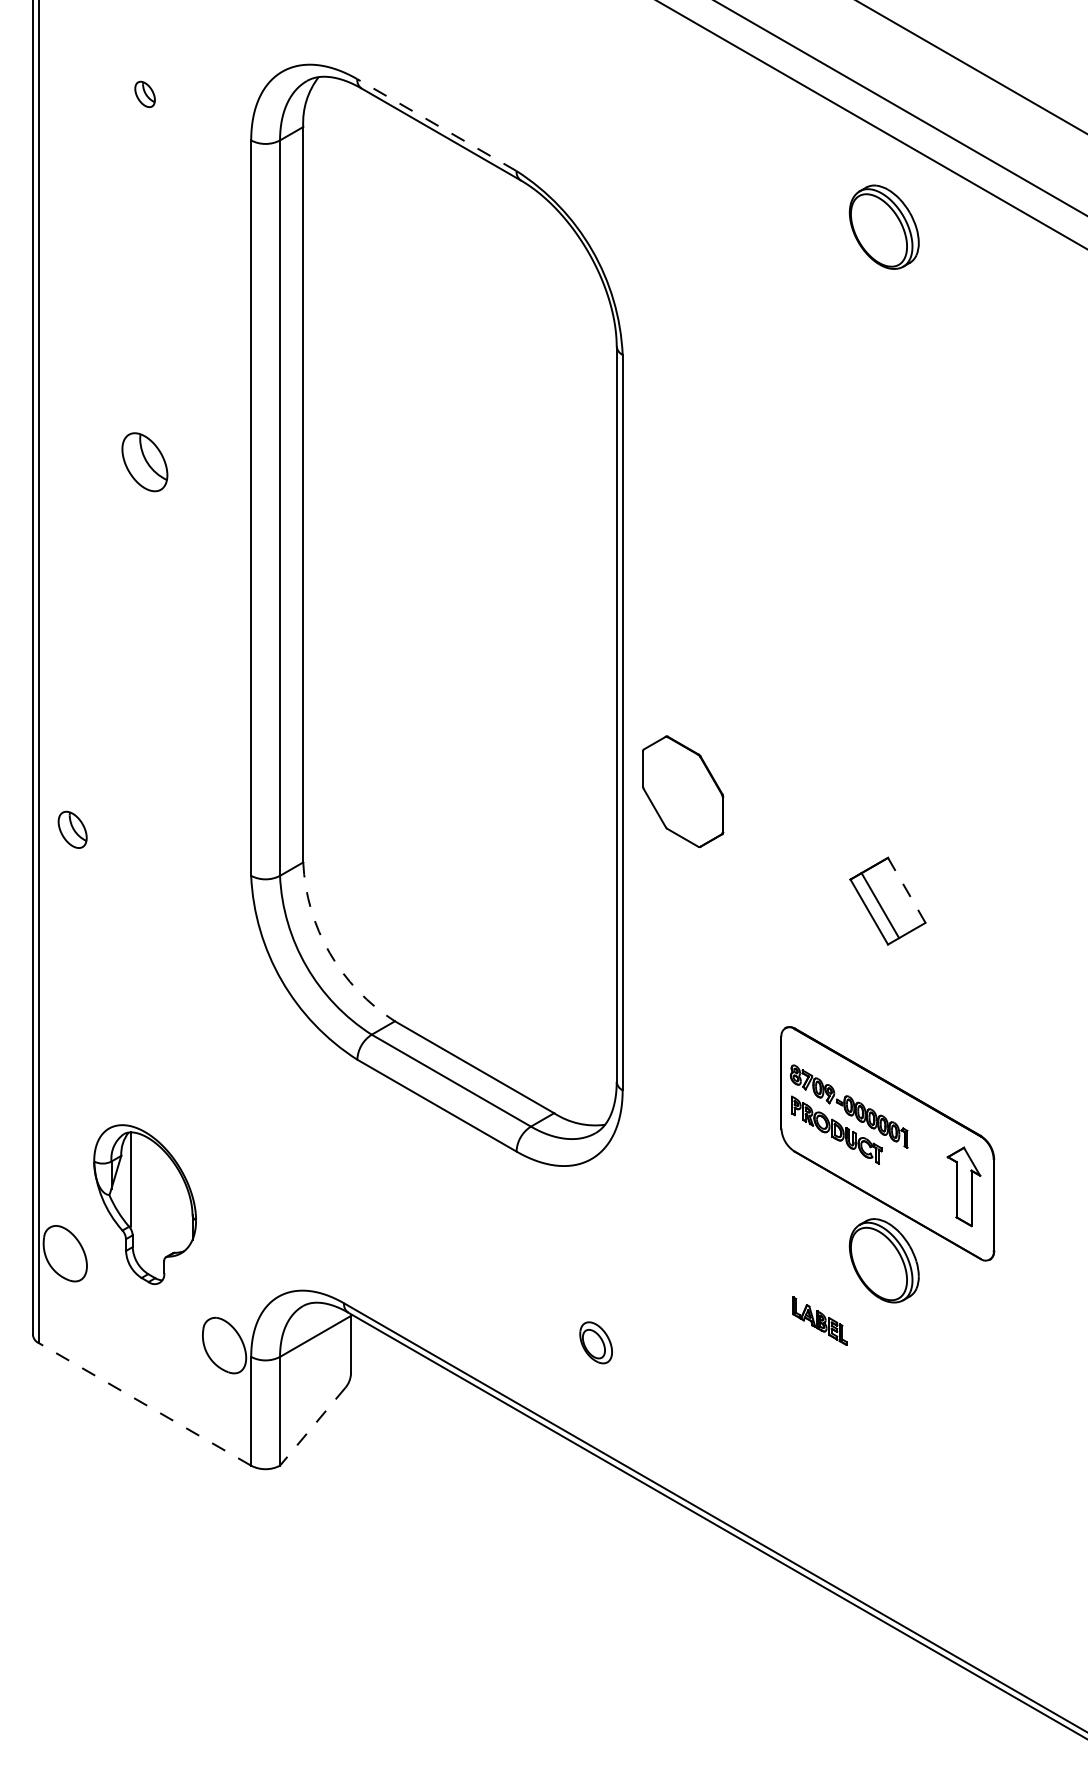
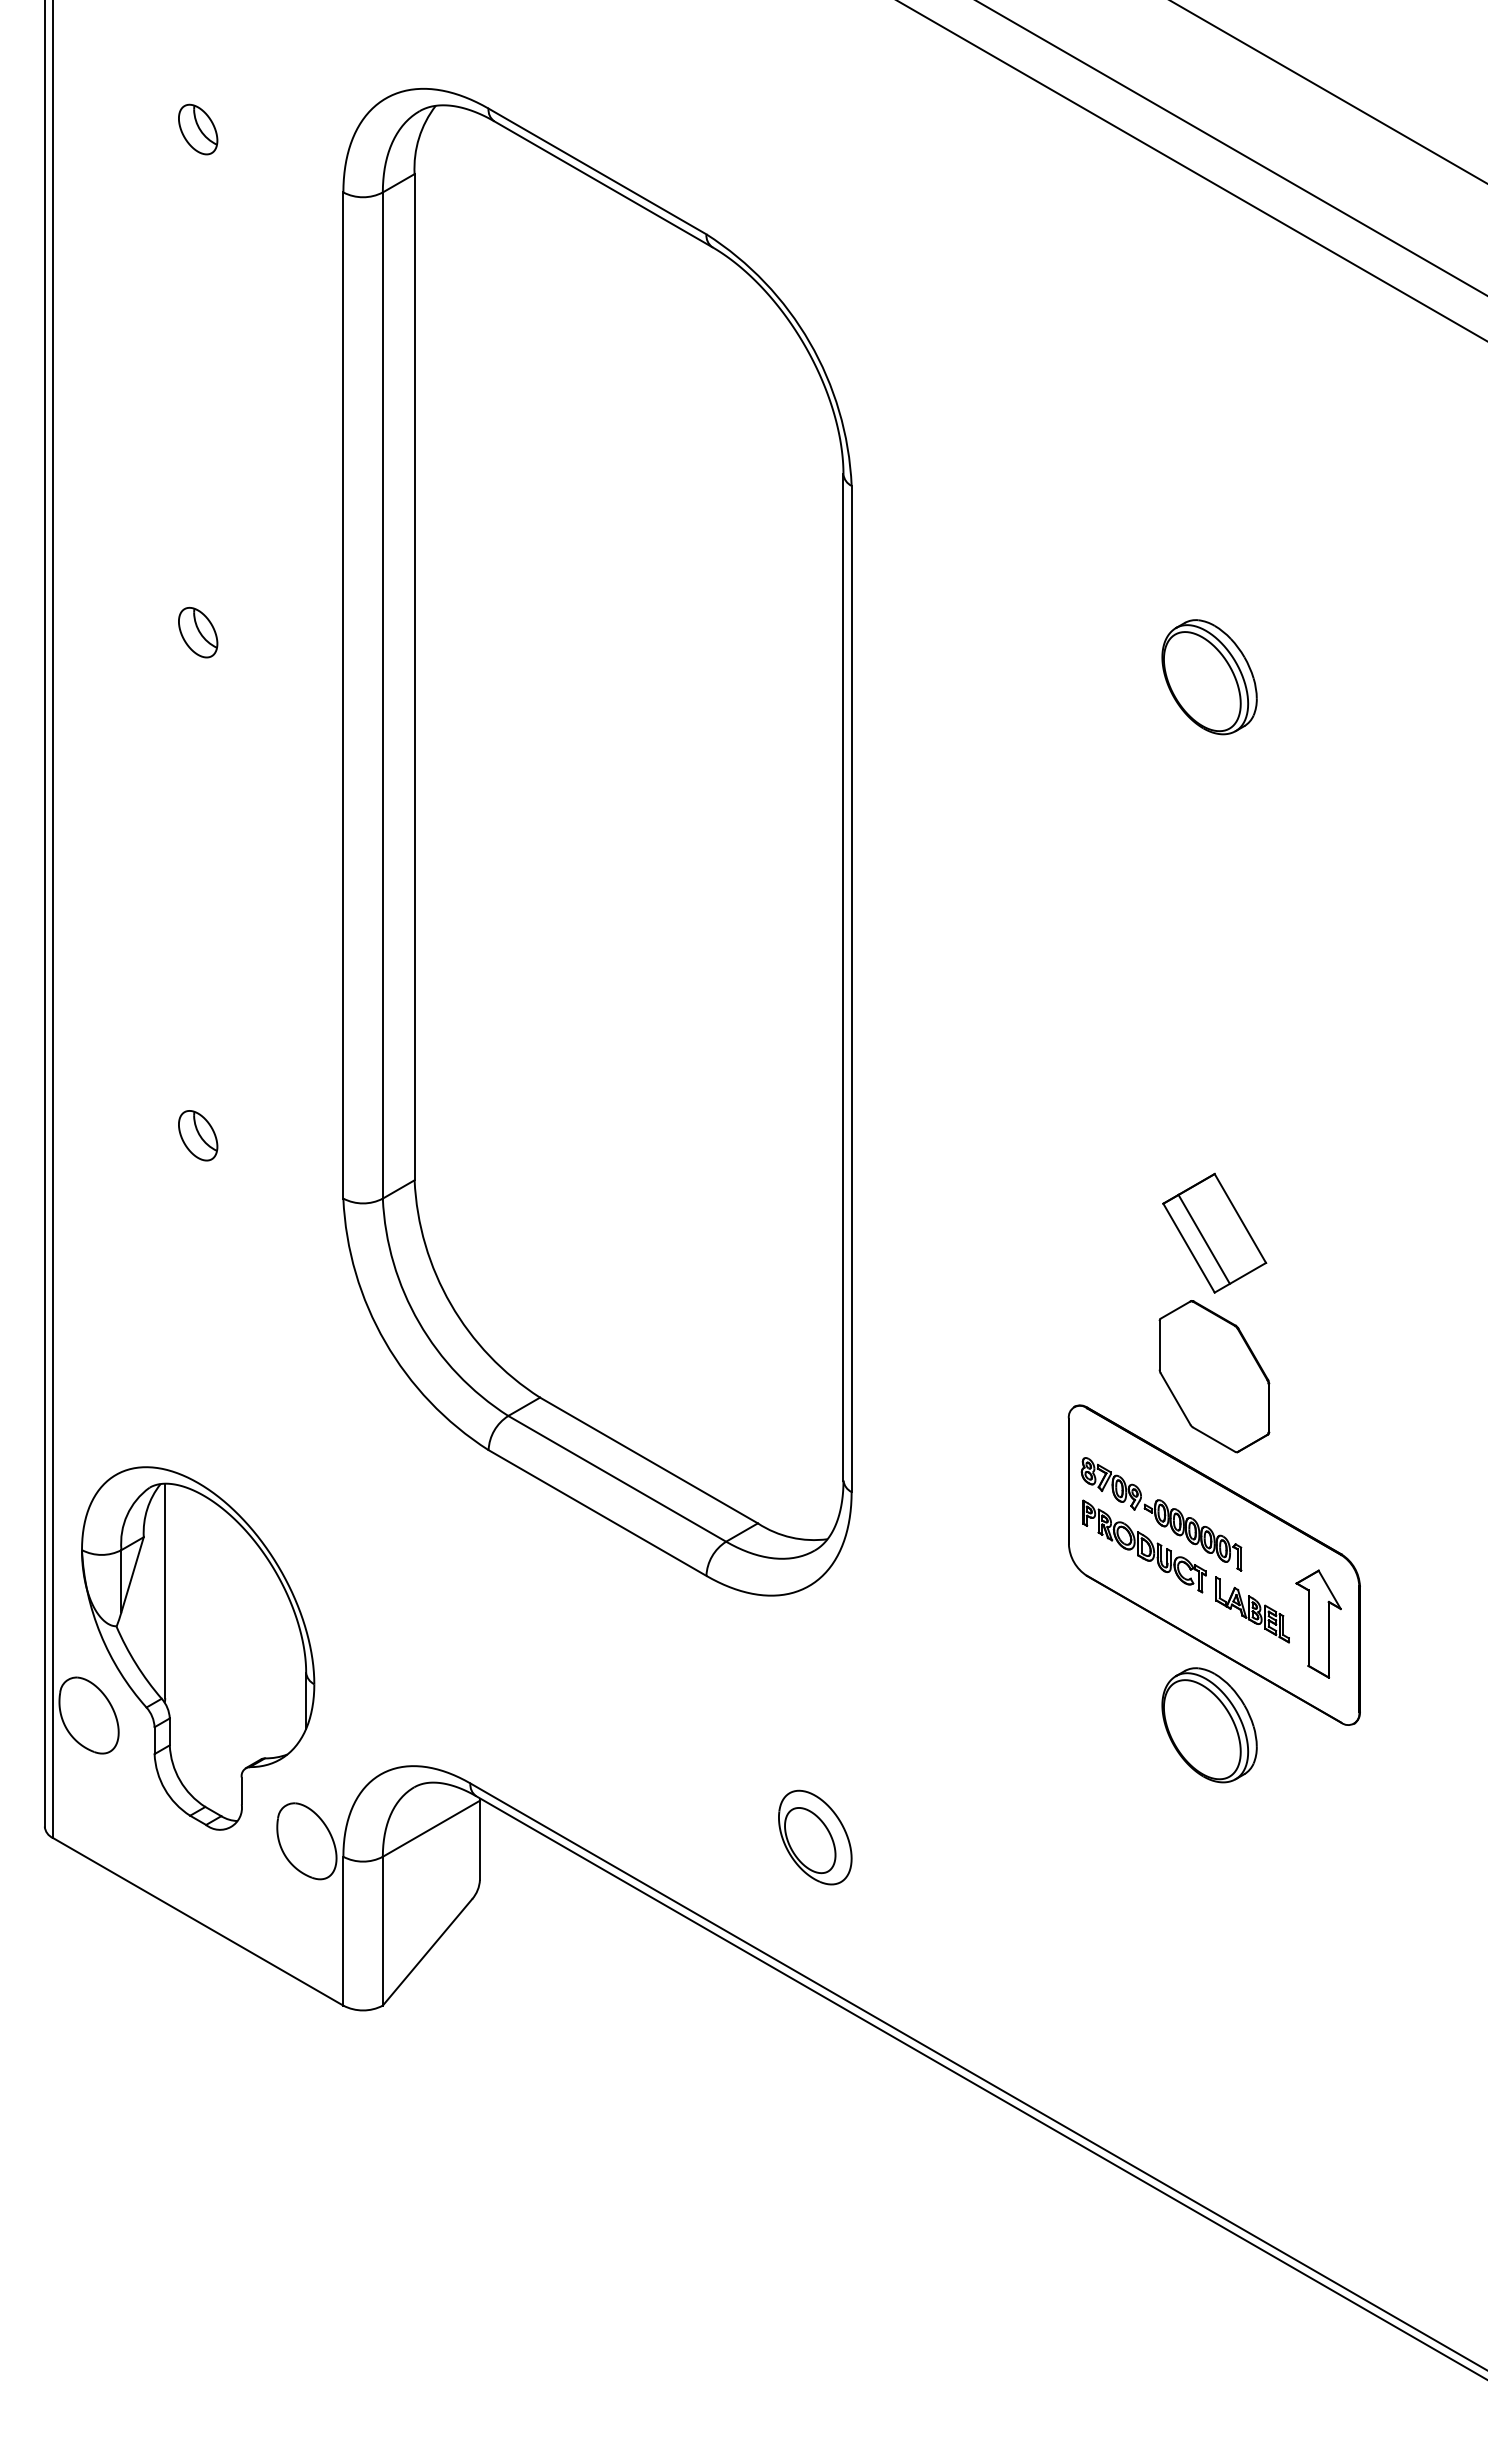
part: (145, 94) -> (198, 129), size x1.43
line: (436, 125) -> (597, 171), dashed -> solid
part: (884, 227) -> (1209, 677), moved
part: (145, 462) -> (198, 632), size x0.62
part: (683, 791) -> (1214, 1376), moved
part: (72, 829) -> (198, 1135), moved
line: (906, 890) -> (1240, 1218), dashed -> solid
arc: (329, 953) -> (450, 1304), dashed -> solid
part: (145, 1204) -> (198, 1648), size x1.67
part: (819, 1320) -> (1252, 1609), moved
part: (596, 1342) -> (815, 1837), size x1.67
line: (145, 1404) -> (198, 1921), dashed -> solid
line: (312, 1426) -> (427, 1952), dashed -> solid

